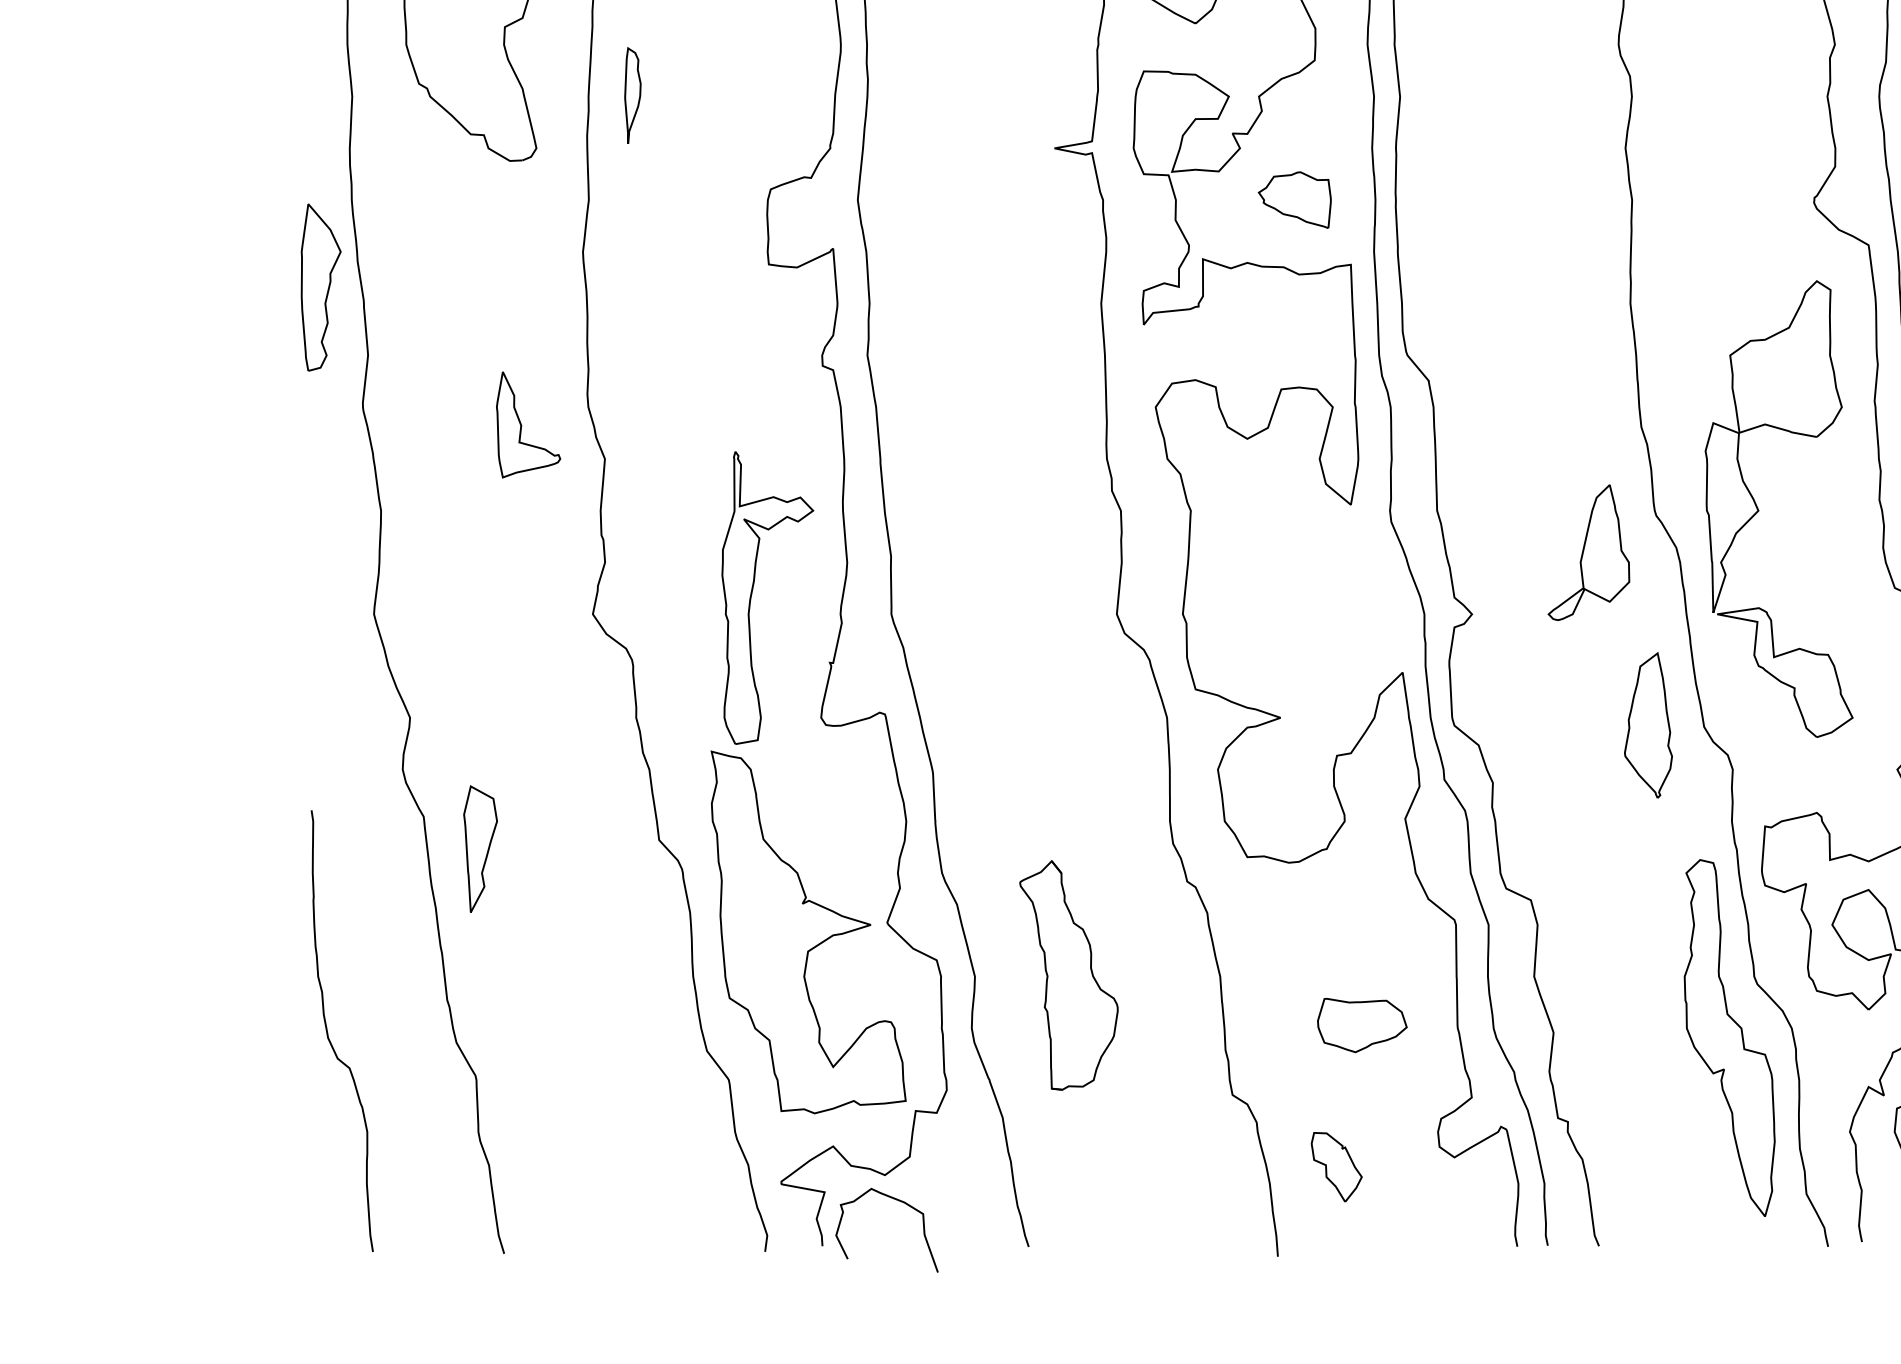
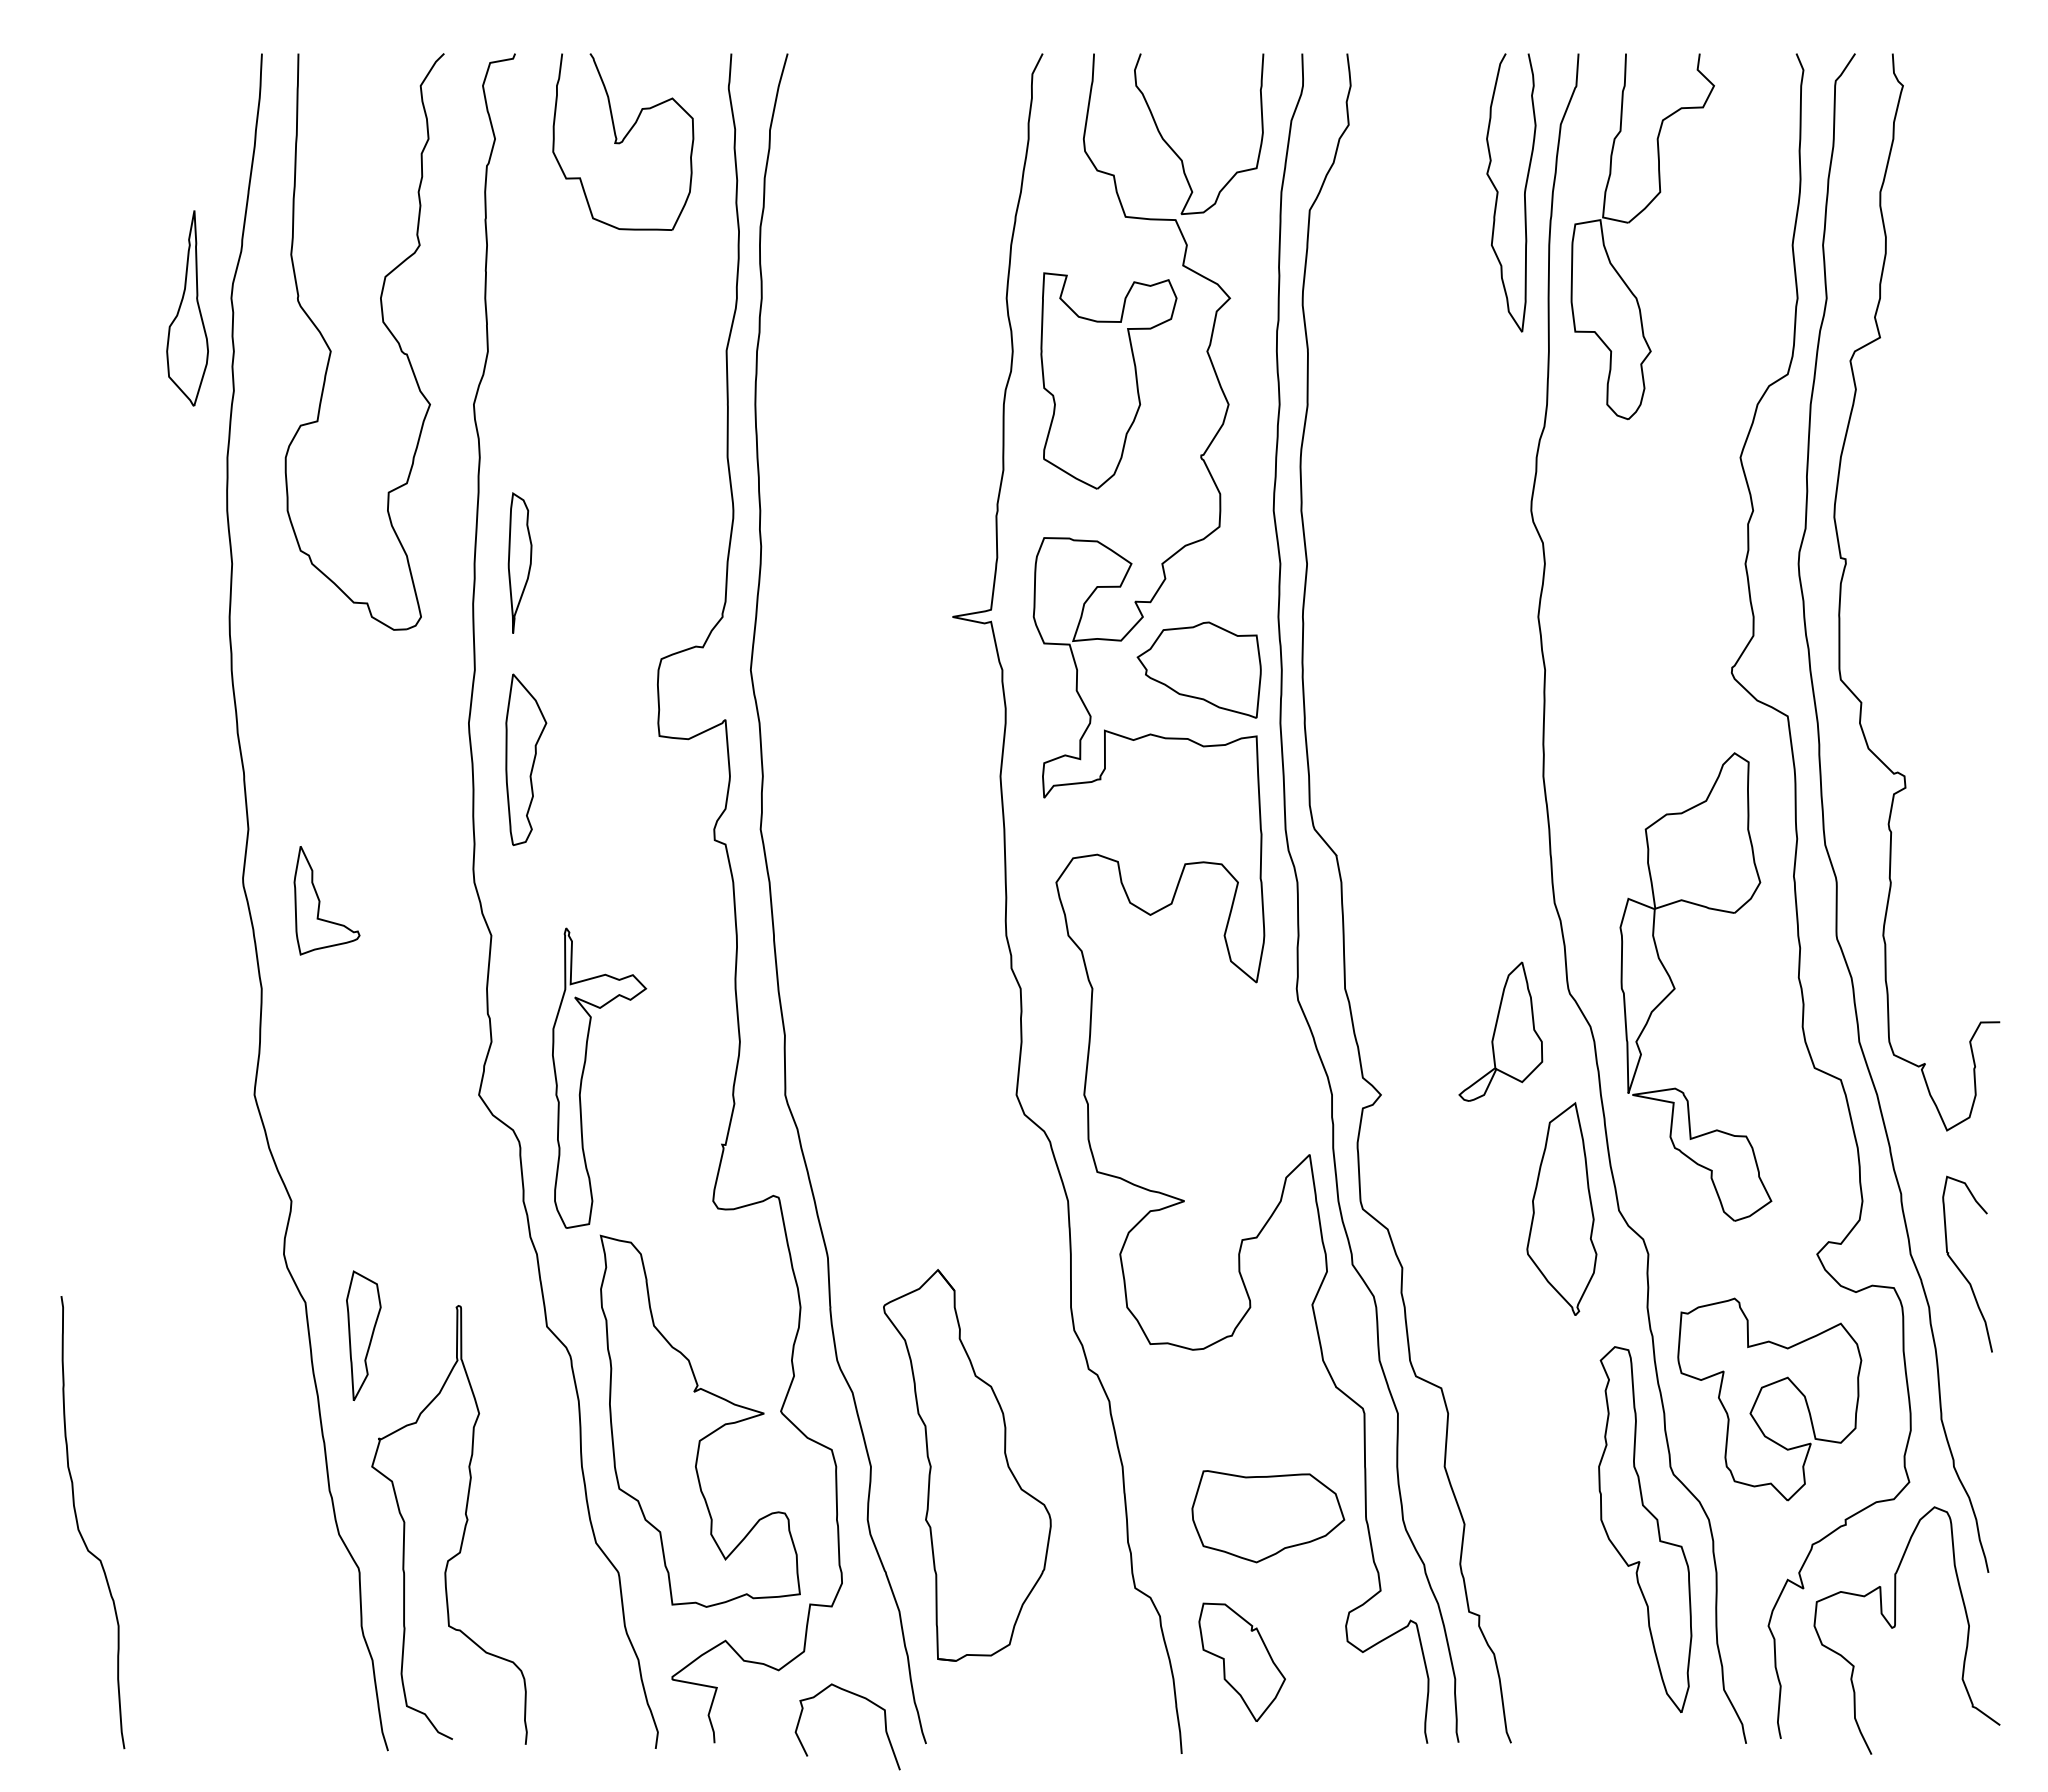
part: (632, 95) -> (519, 562), size x1.43
part: (1294, 199) -> (1198, 669), size x1.67
part: (321, 287) -> (526, 759), moved
part: (528, 424) -> (326, 900), moved
part: (752, 595) -> (583, 1075), moved
part: (1648, 724) -> (1561, 1208), size x1.43
part: (1069, 975) -> (967, 1465), size x1.67
part: (1362, 1025) -> (1268, 1516), size x1.67
curve: (328, 1031) -> (78, 1522), moved
curve: (578, 1033) -> (464, 1525), added
part: (1336, 1166) -> (1241, 1661), size x1.67
curve: (896, 1200) -> (857, 1696), moved

